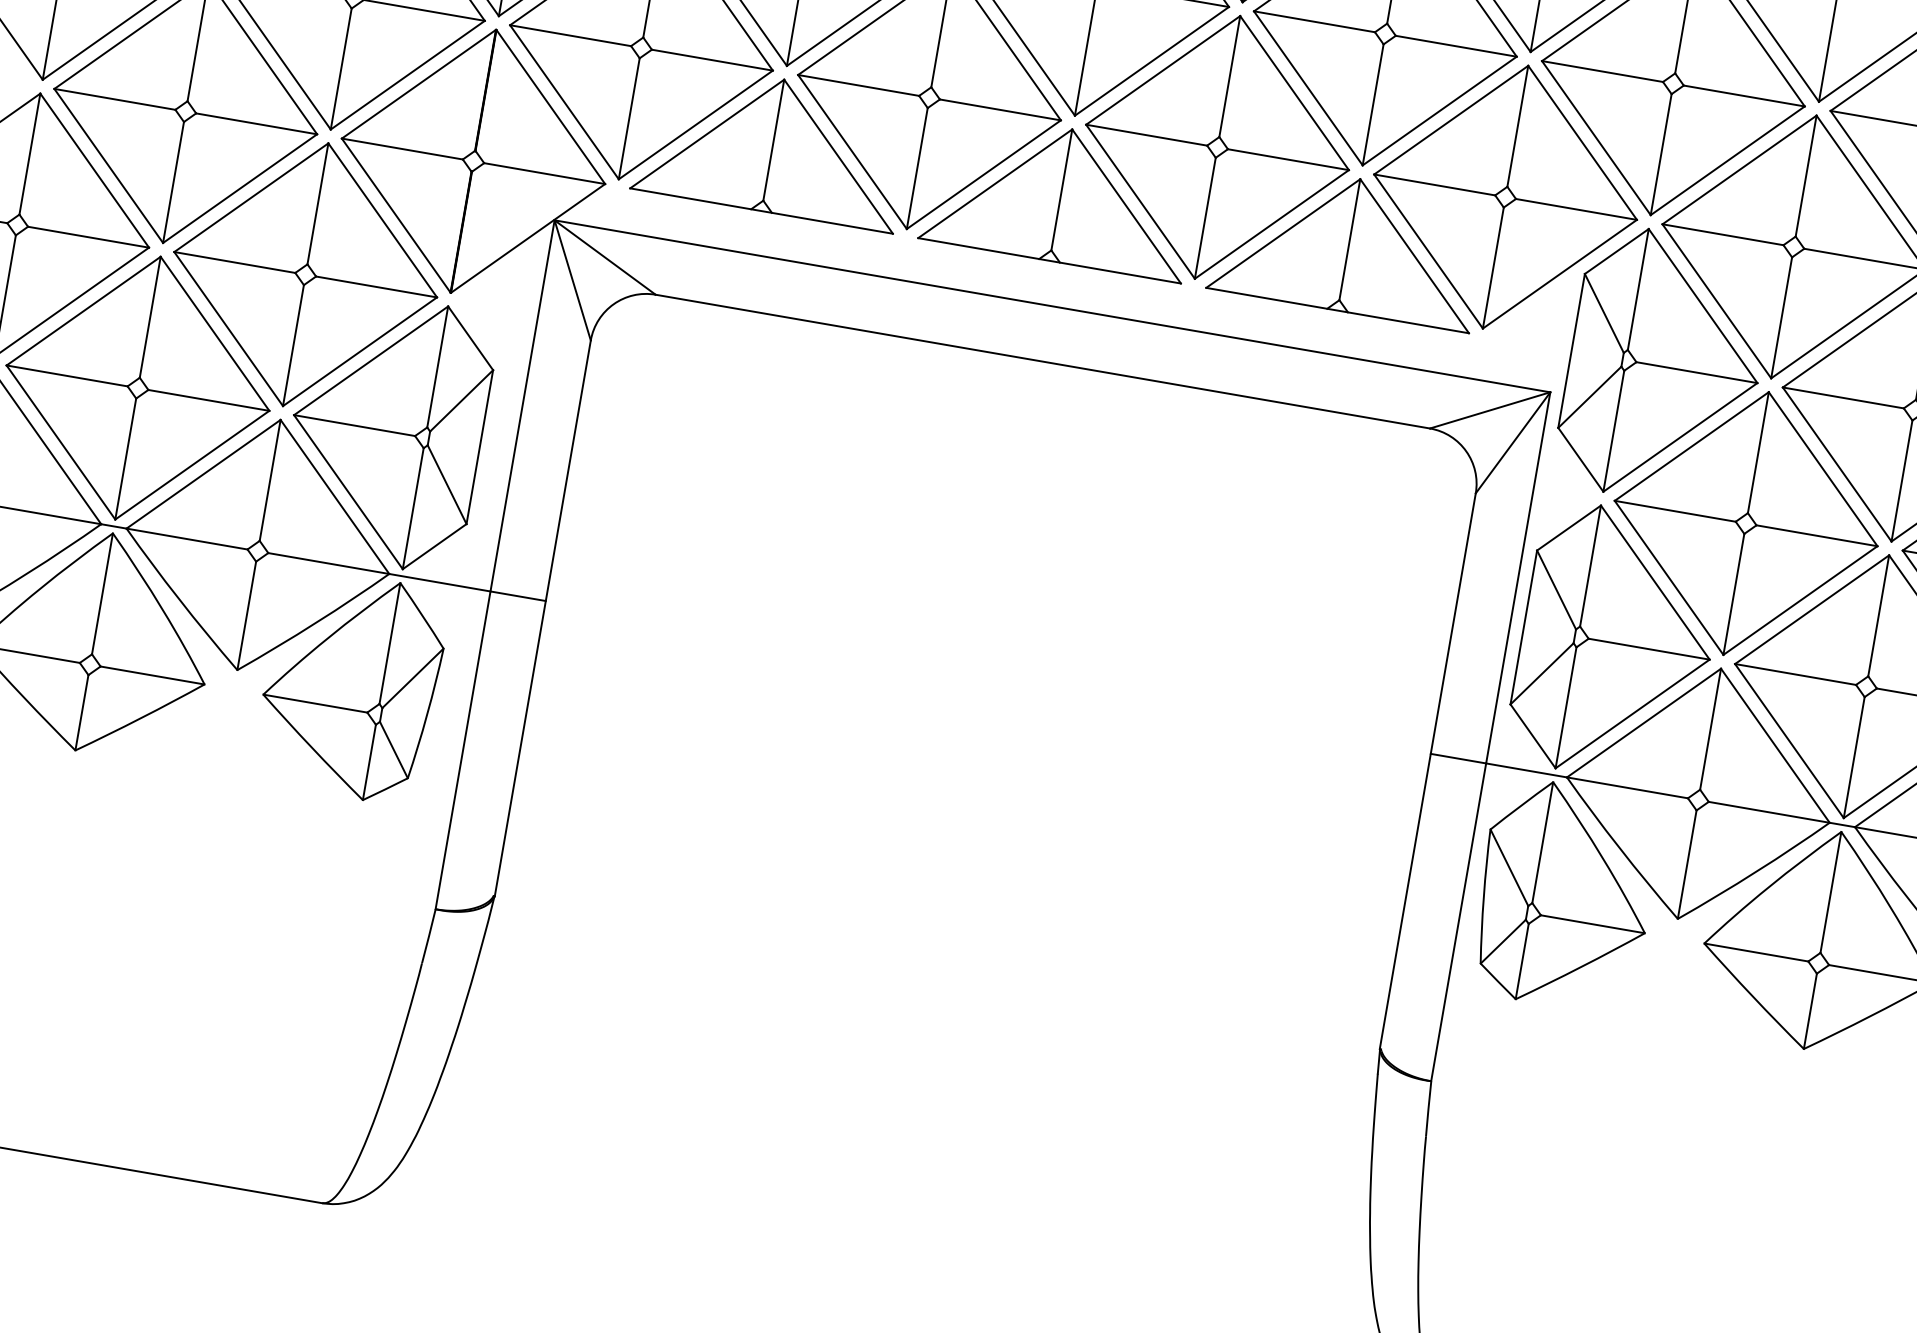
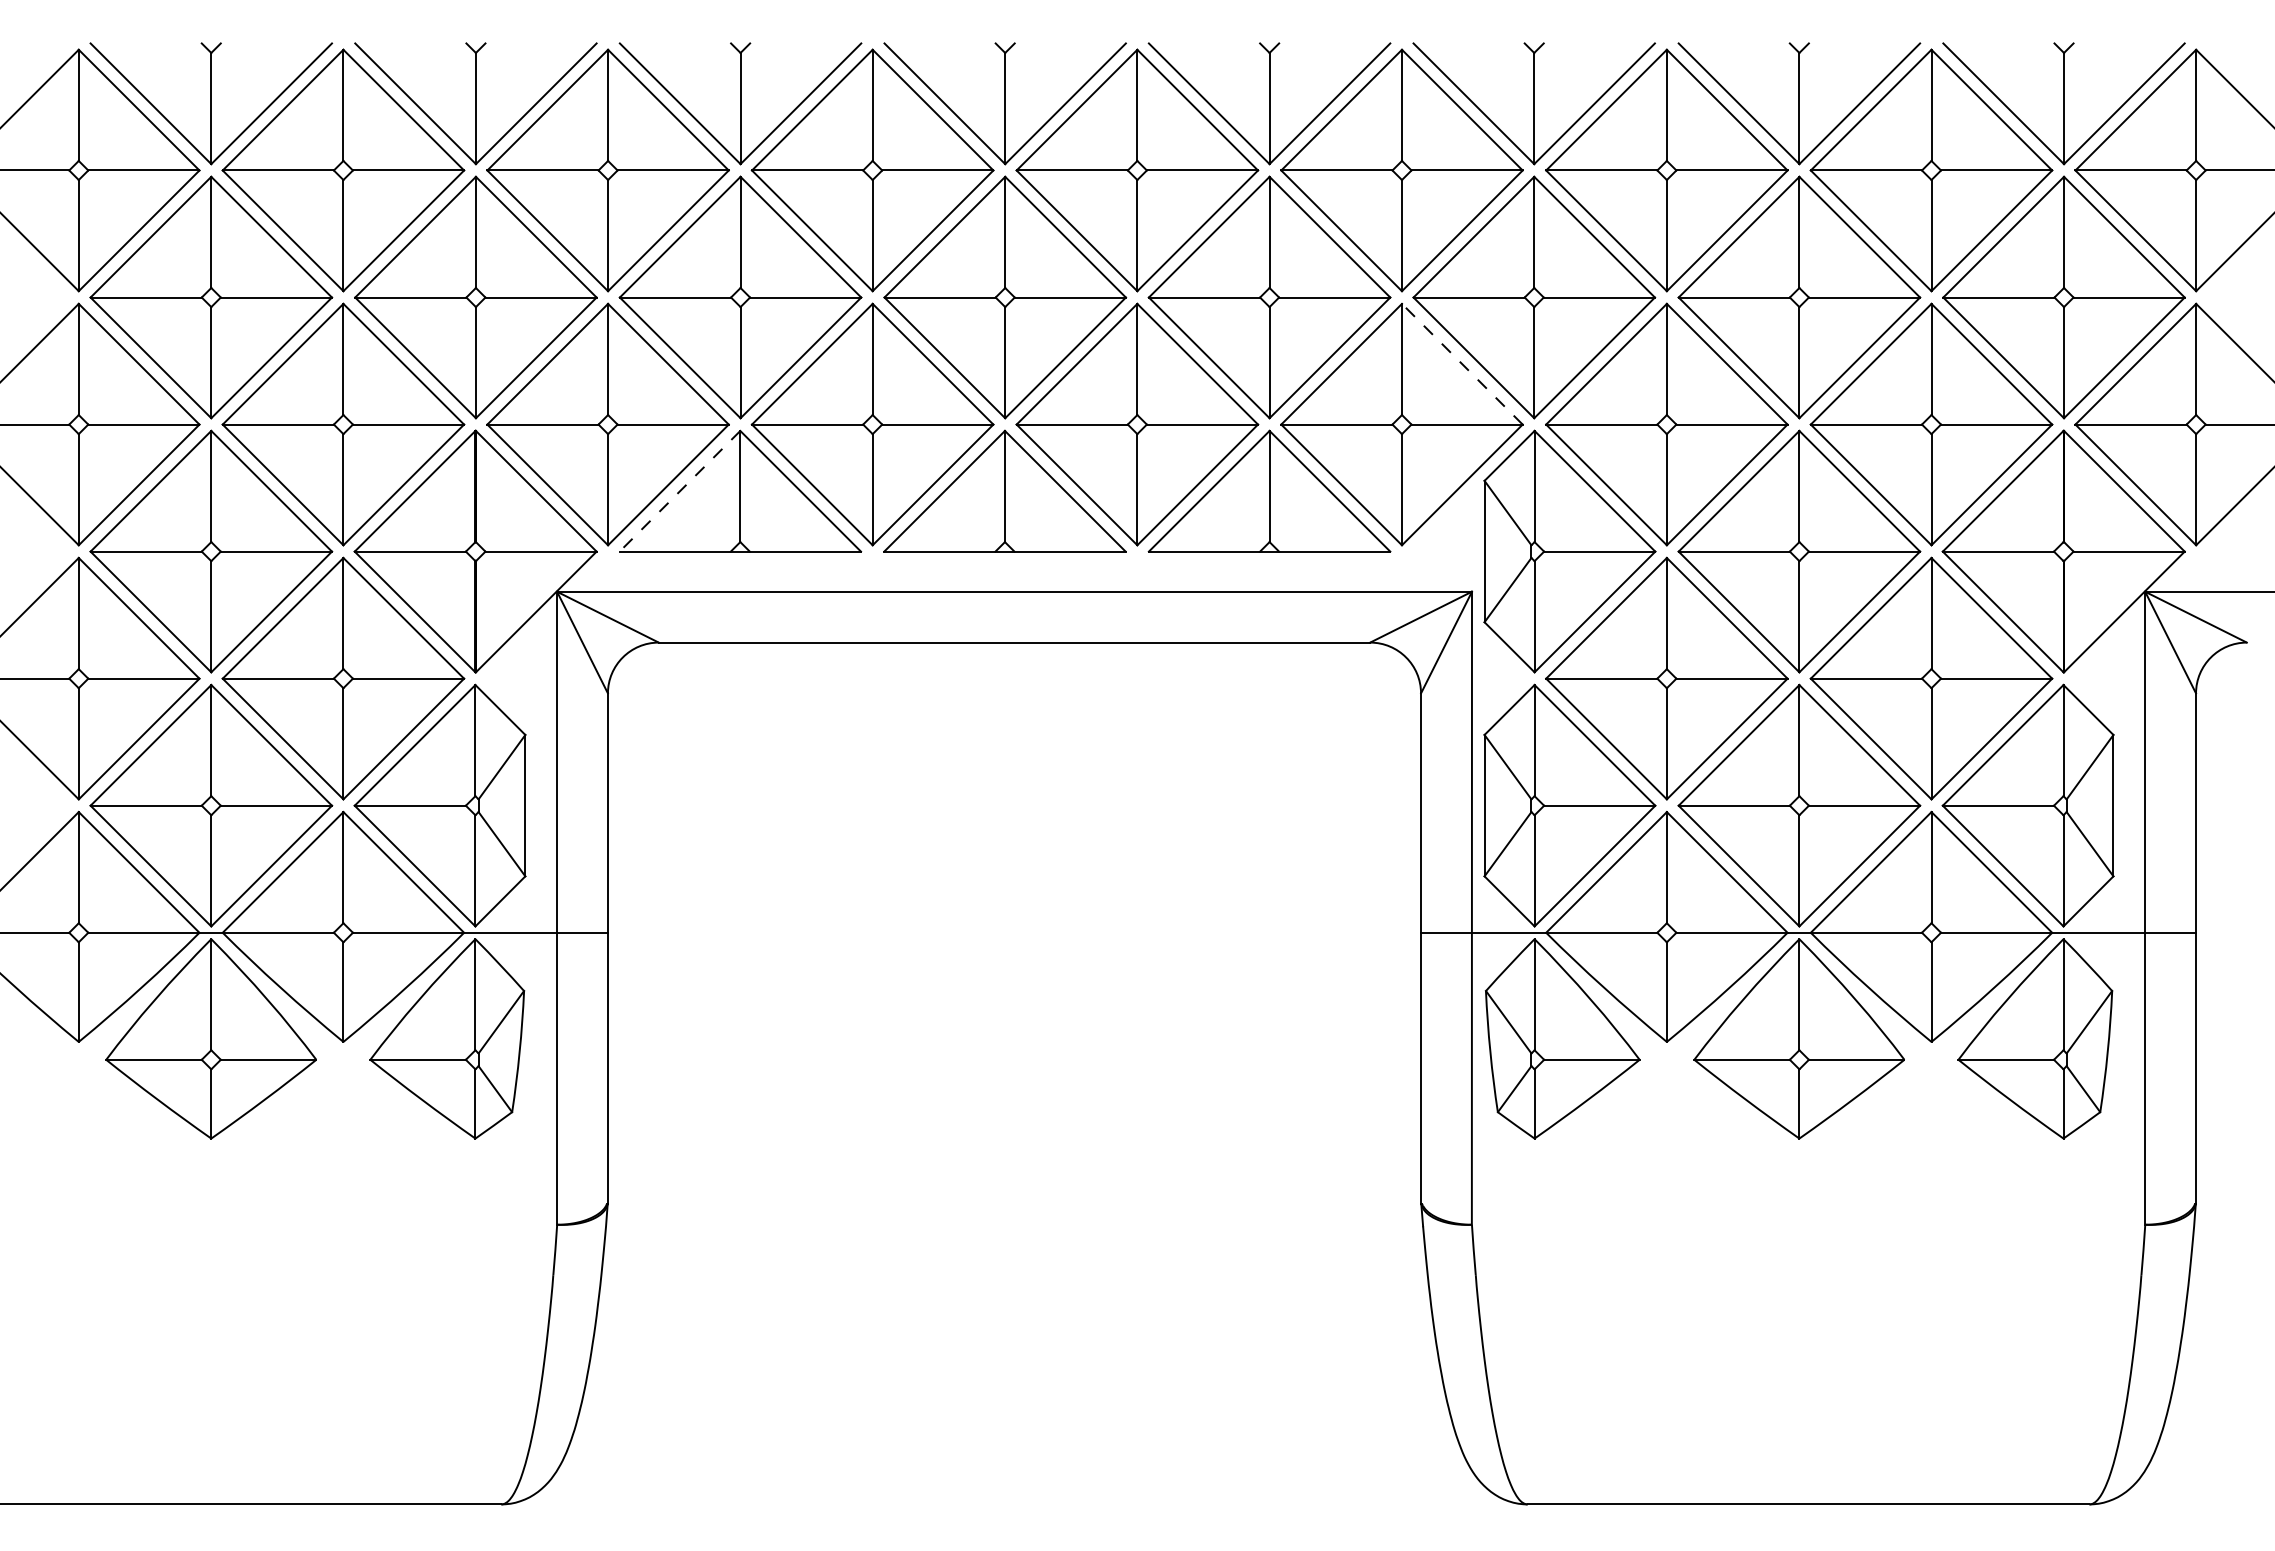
line: (706, 134) -> (679, 491), solid -> dashed
line: (1581, 141) -> (1461, 363), solid -> dashed

